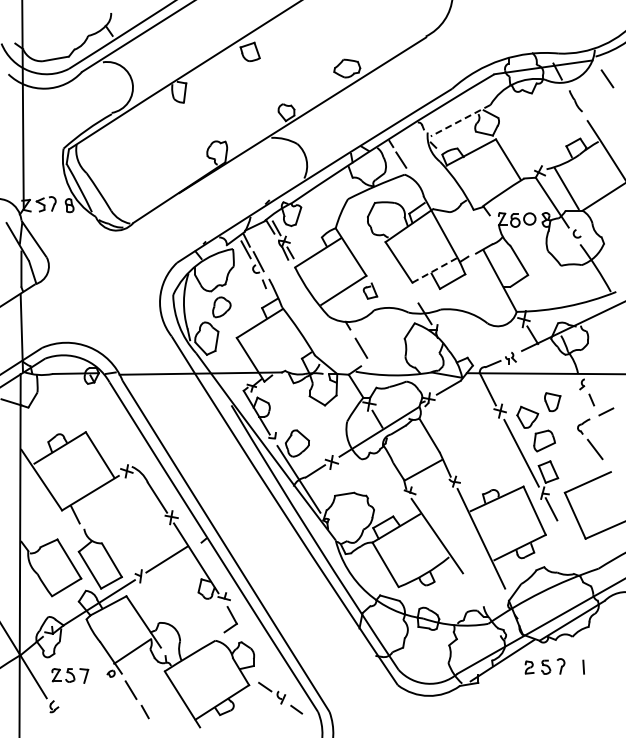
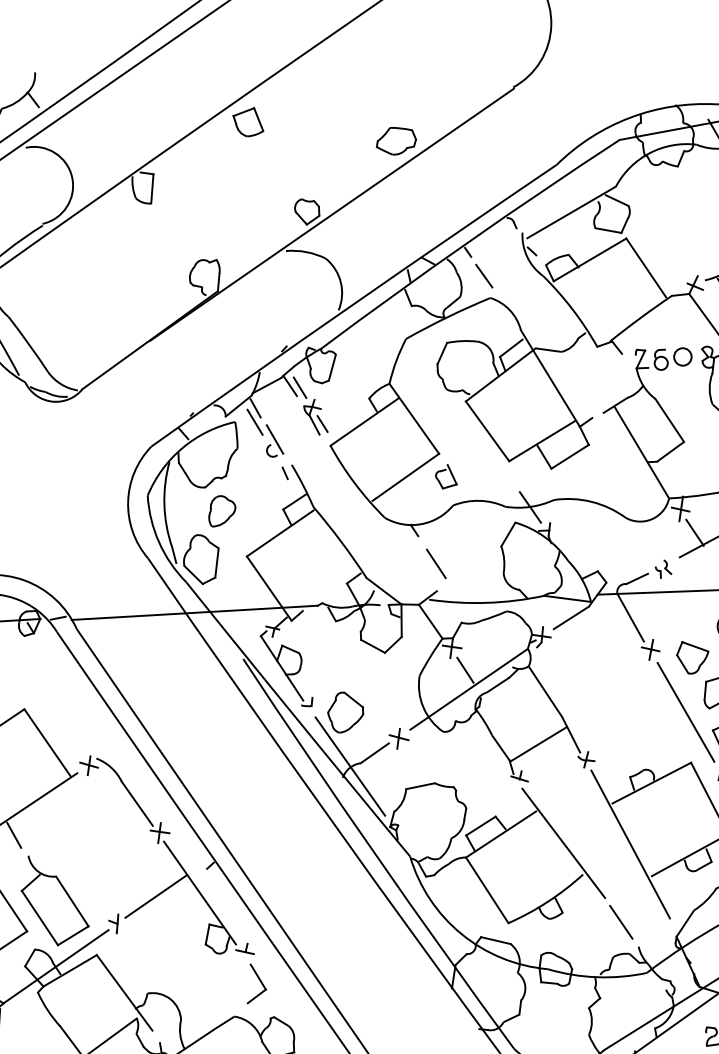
line: (460, 120) -> (571, 212), dashed -> solid
line: (435, 270) -> (543, 441), dashed -> solid
line: (472, 589) -> (620, 921), added

